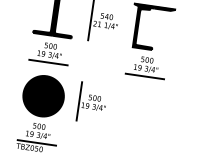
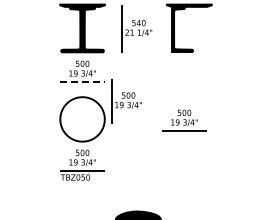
line: (49, 63) -> (83, 82), solid -> dashed
part: (146, 66) -> (184, 120), moved
fill: (43, 96) -> (82, 119), removed
part: (92, 103) -> (126, 101), moved

